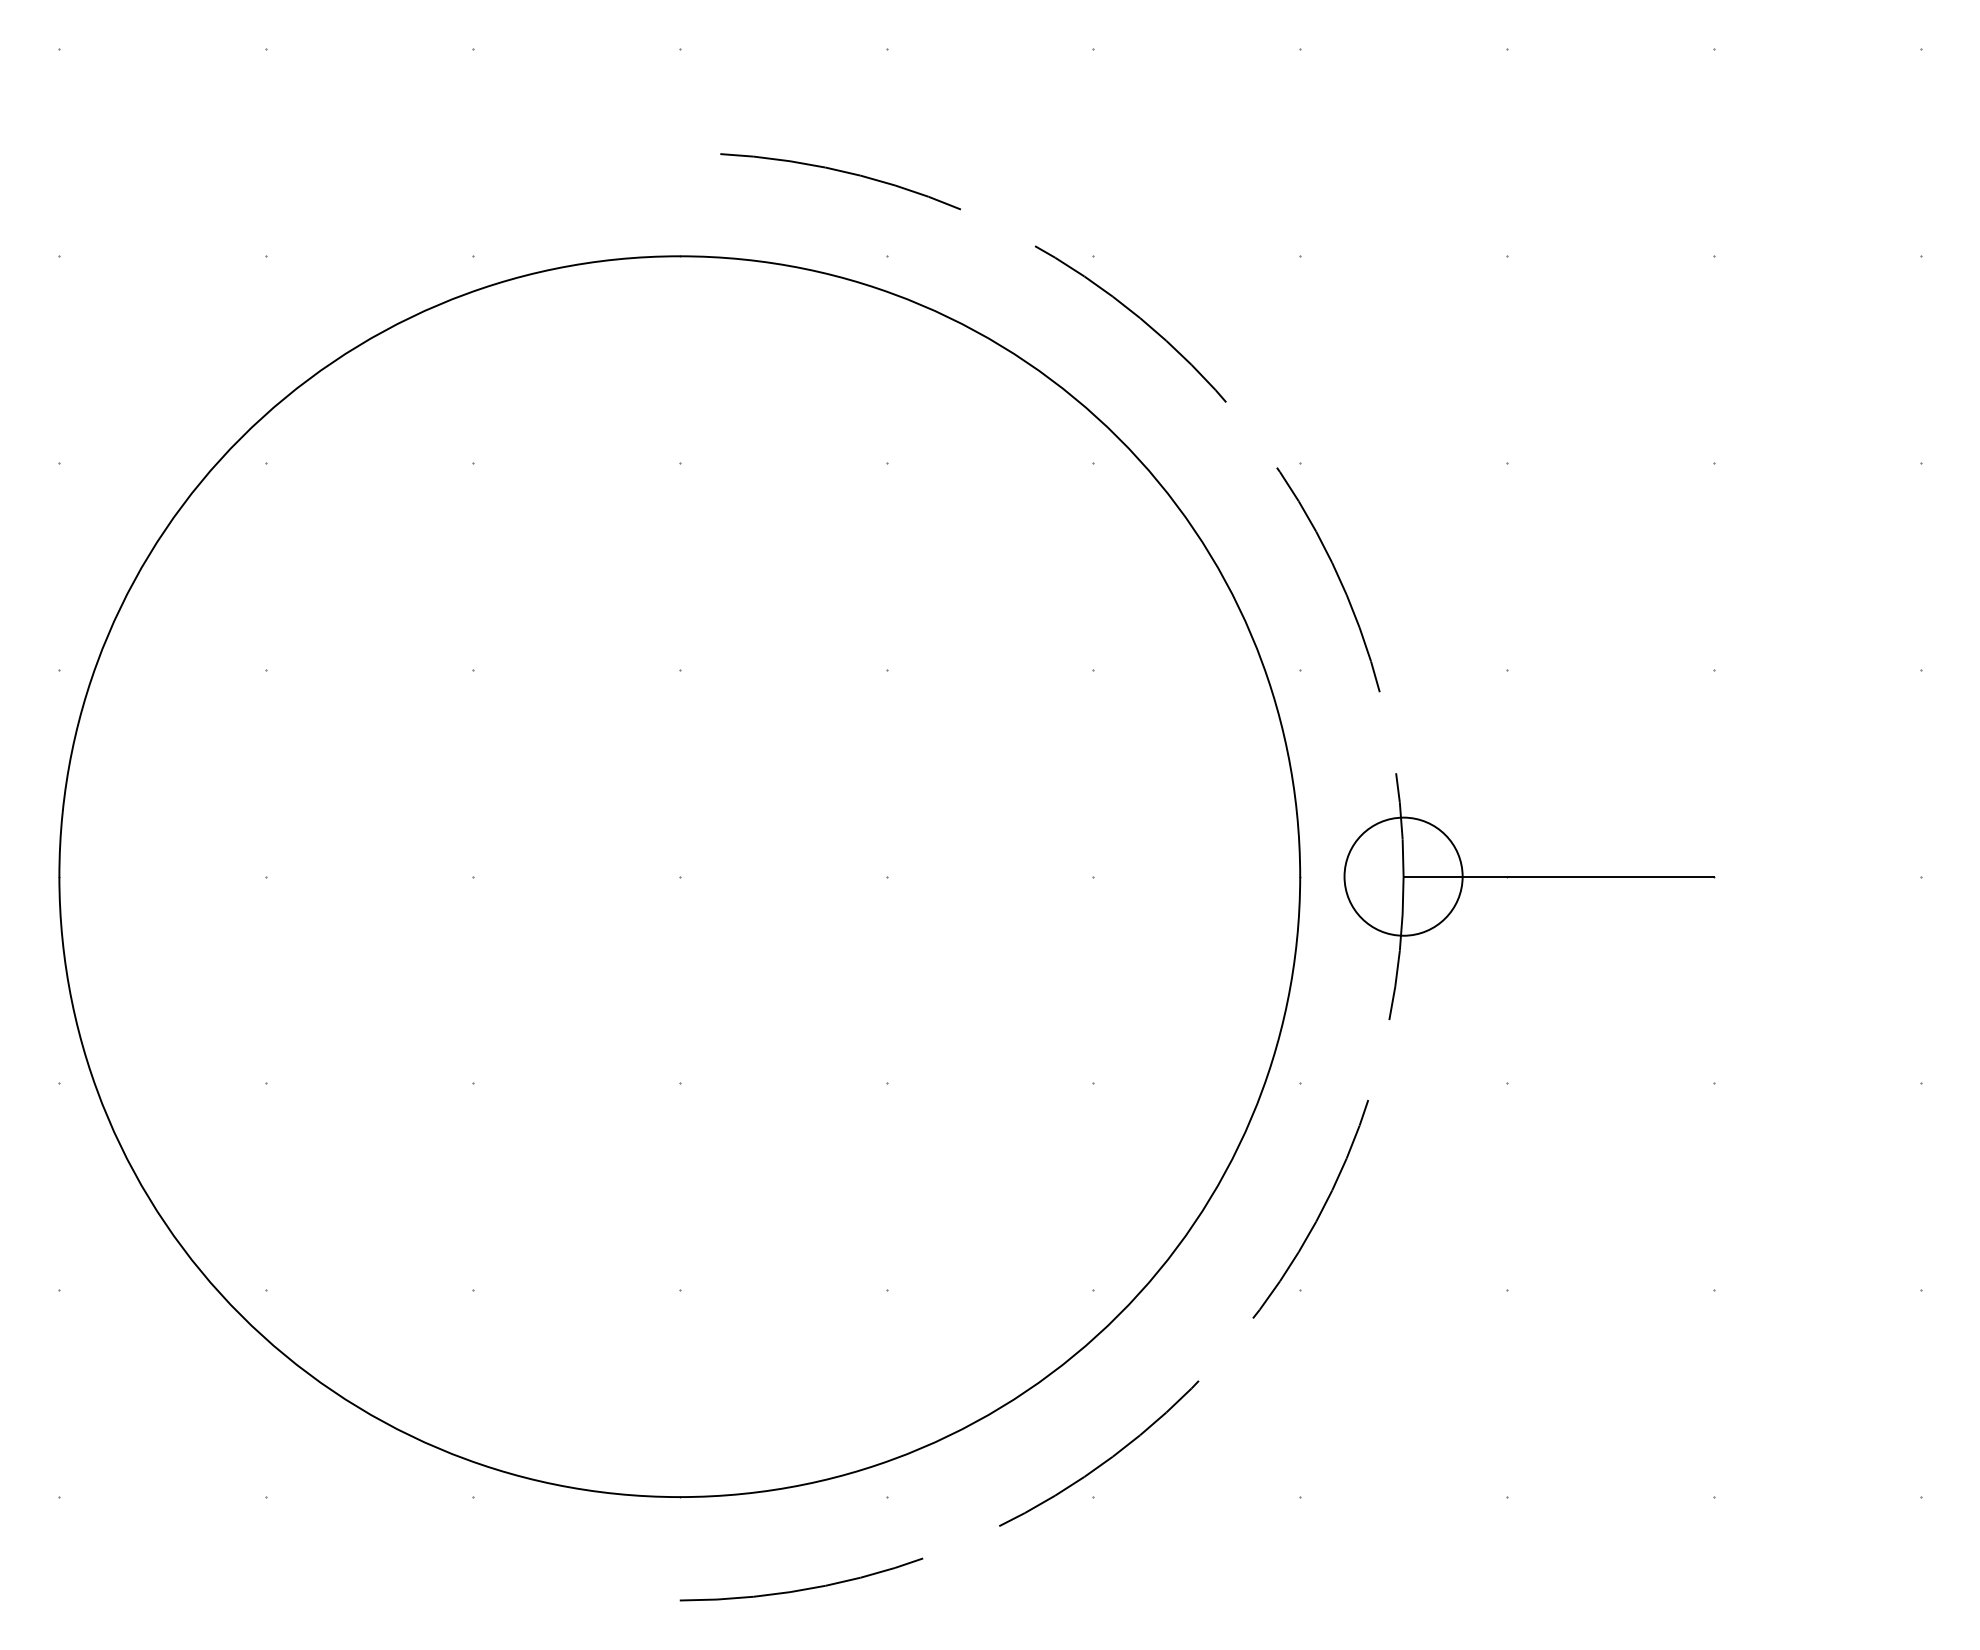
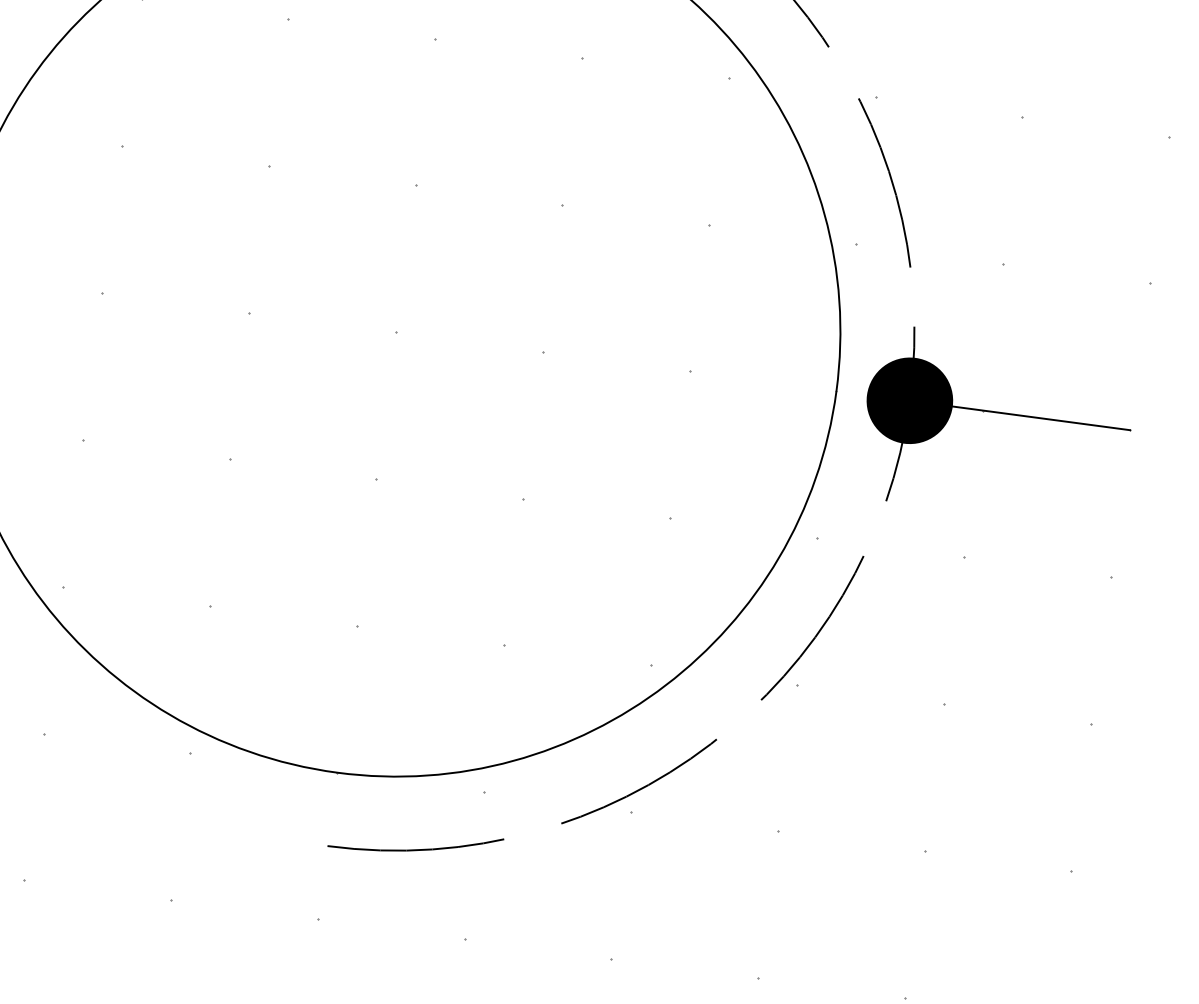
fill: (1403, 876) -> (909, 400), added

